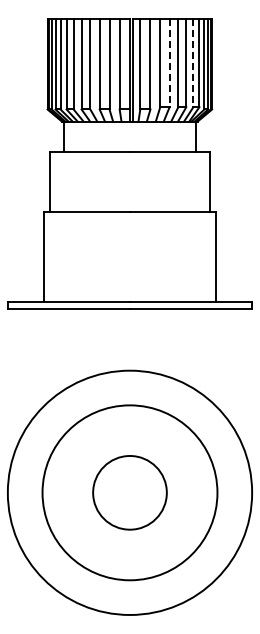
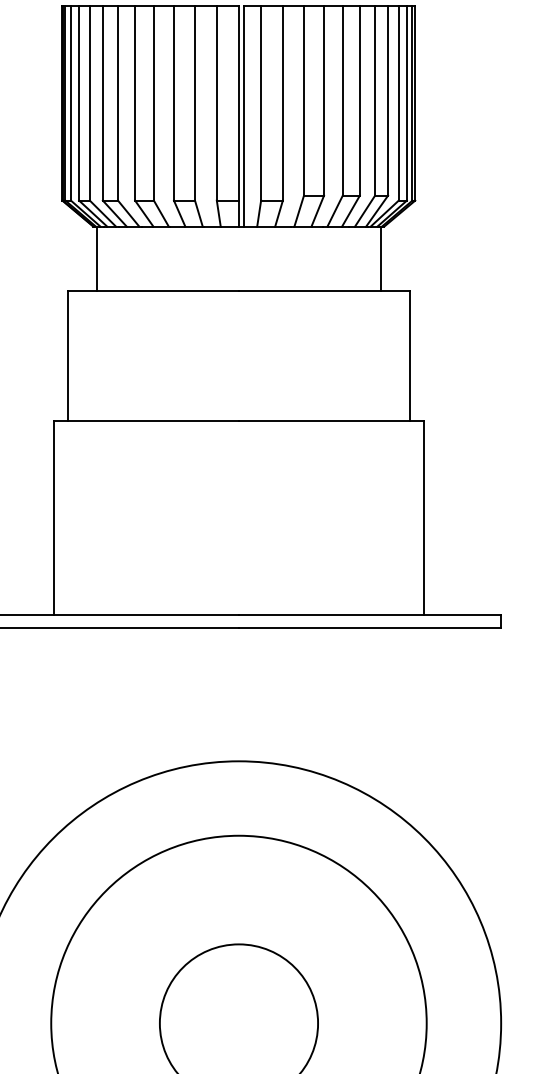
line: (169, 63) -> (323, 101), dashed -> solid
line: (193, 63) -> (375, 101), dashed -> solid

